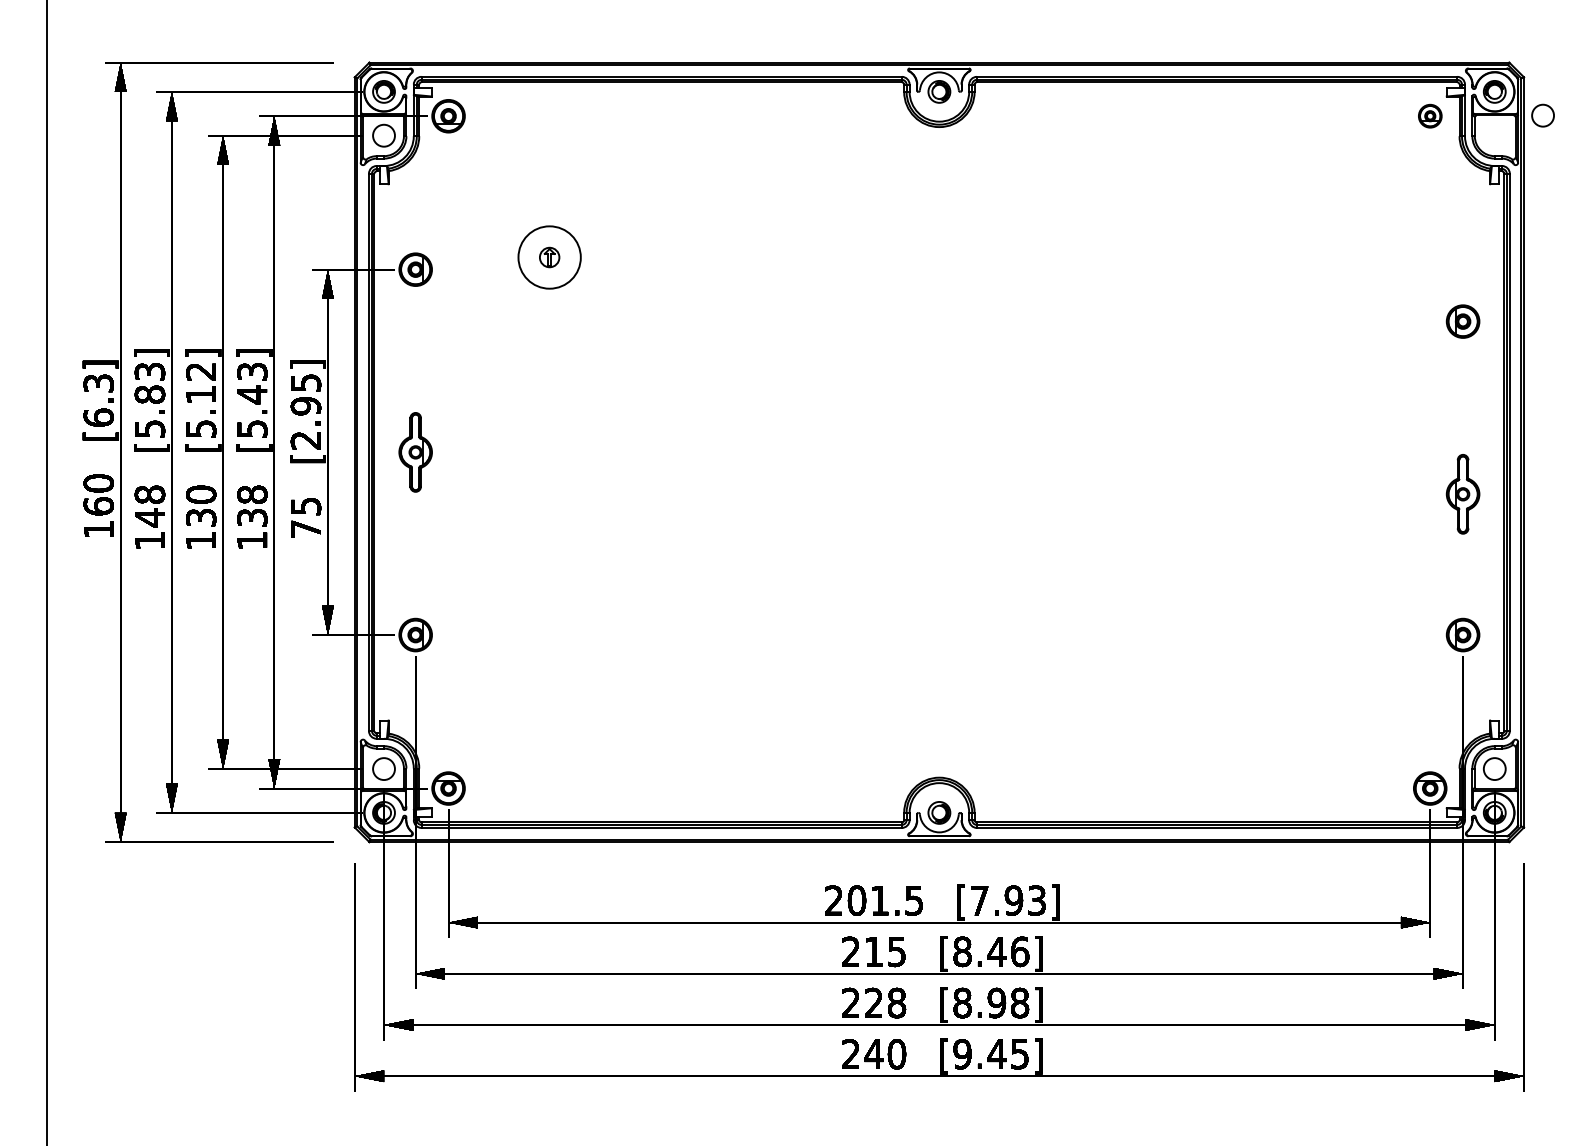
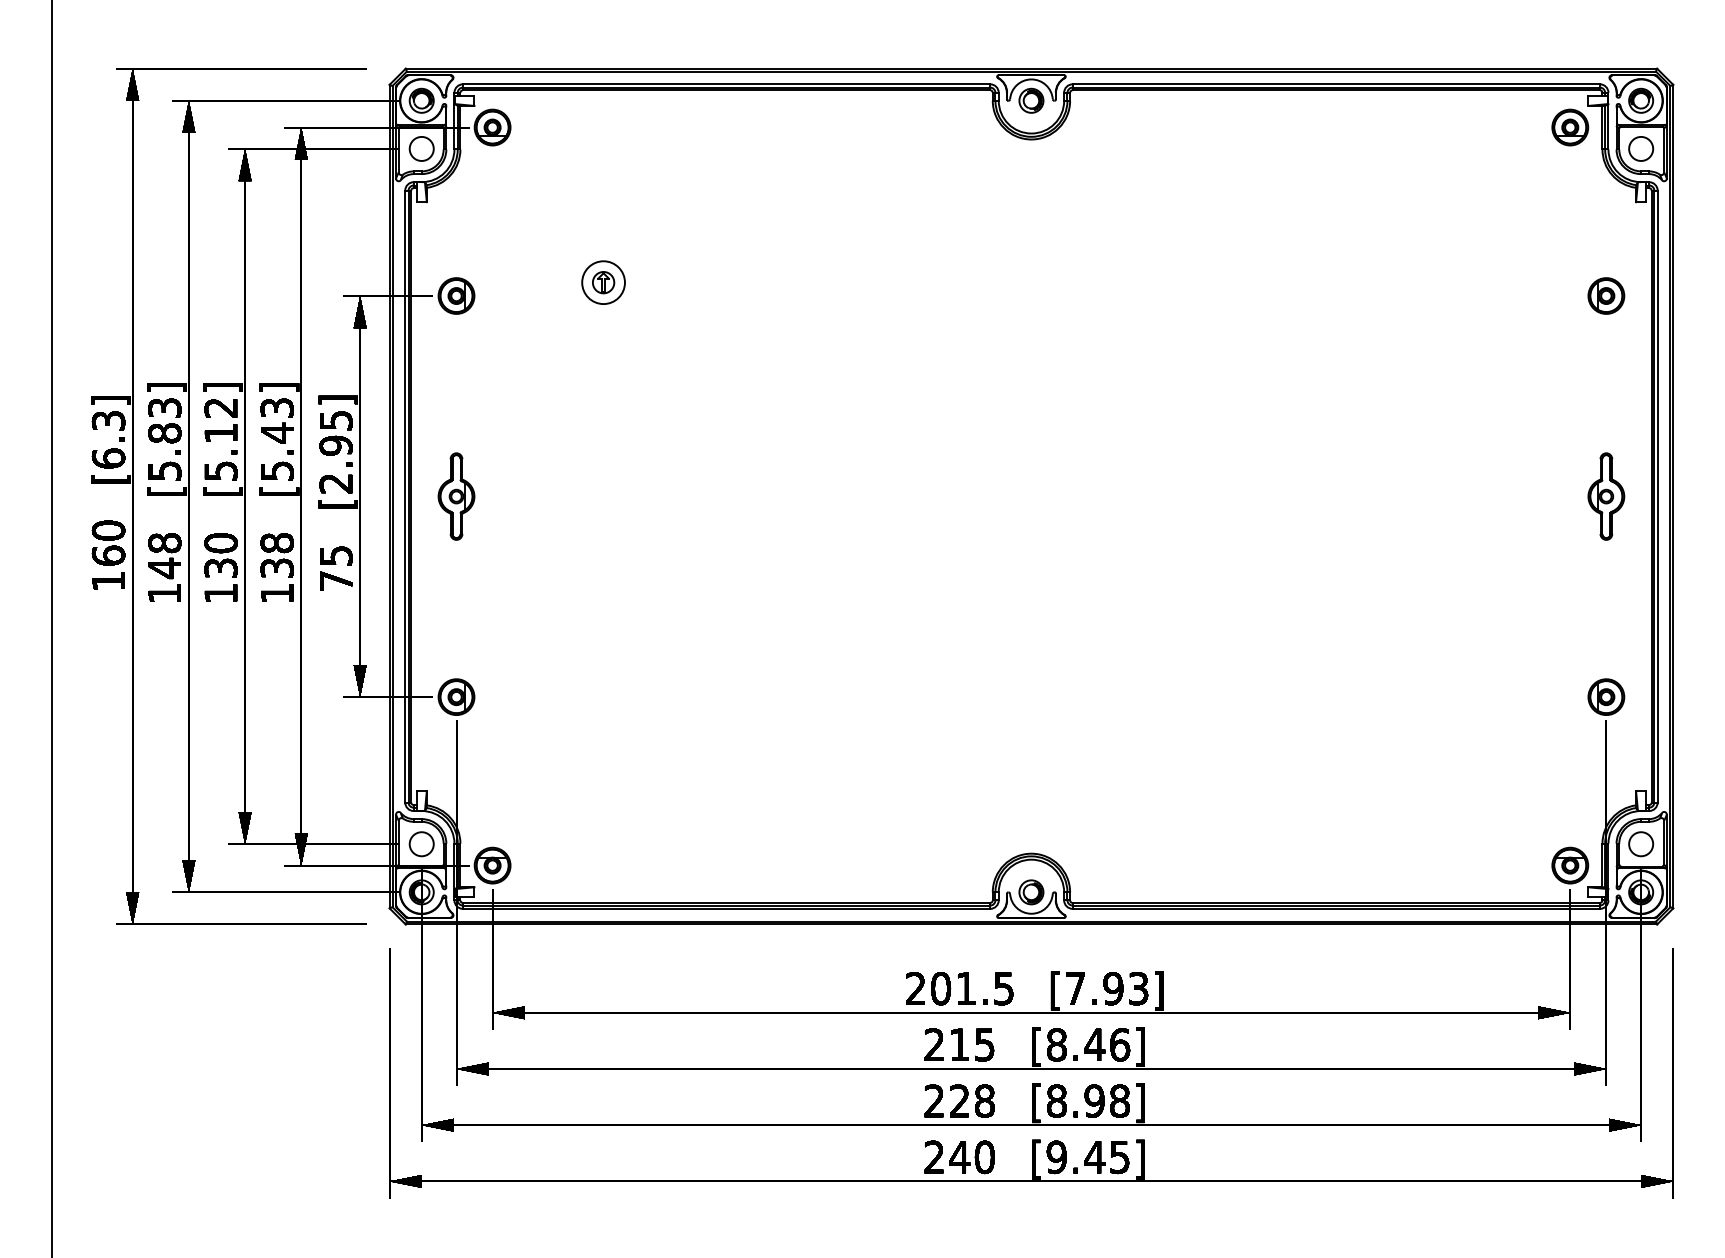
circle: (1543, 115) -> (1641, 148), moved
part: (1430, 116) -> (1570, 127), size x1.43
circle: (549, 257) -> (603, 282), size x0.62
part: (1463, 321) -> (1606, 295), moved
part: (1463, 494) -> (1606, 496), moved

